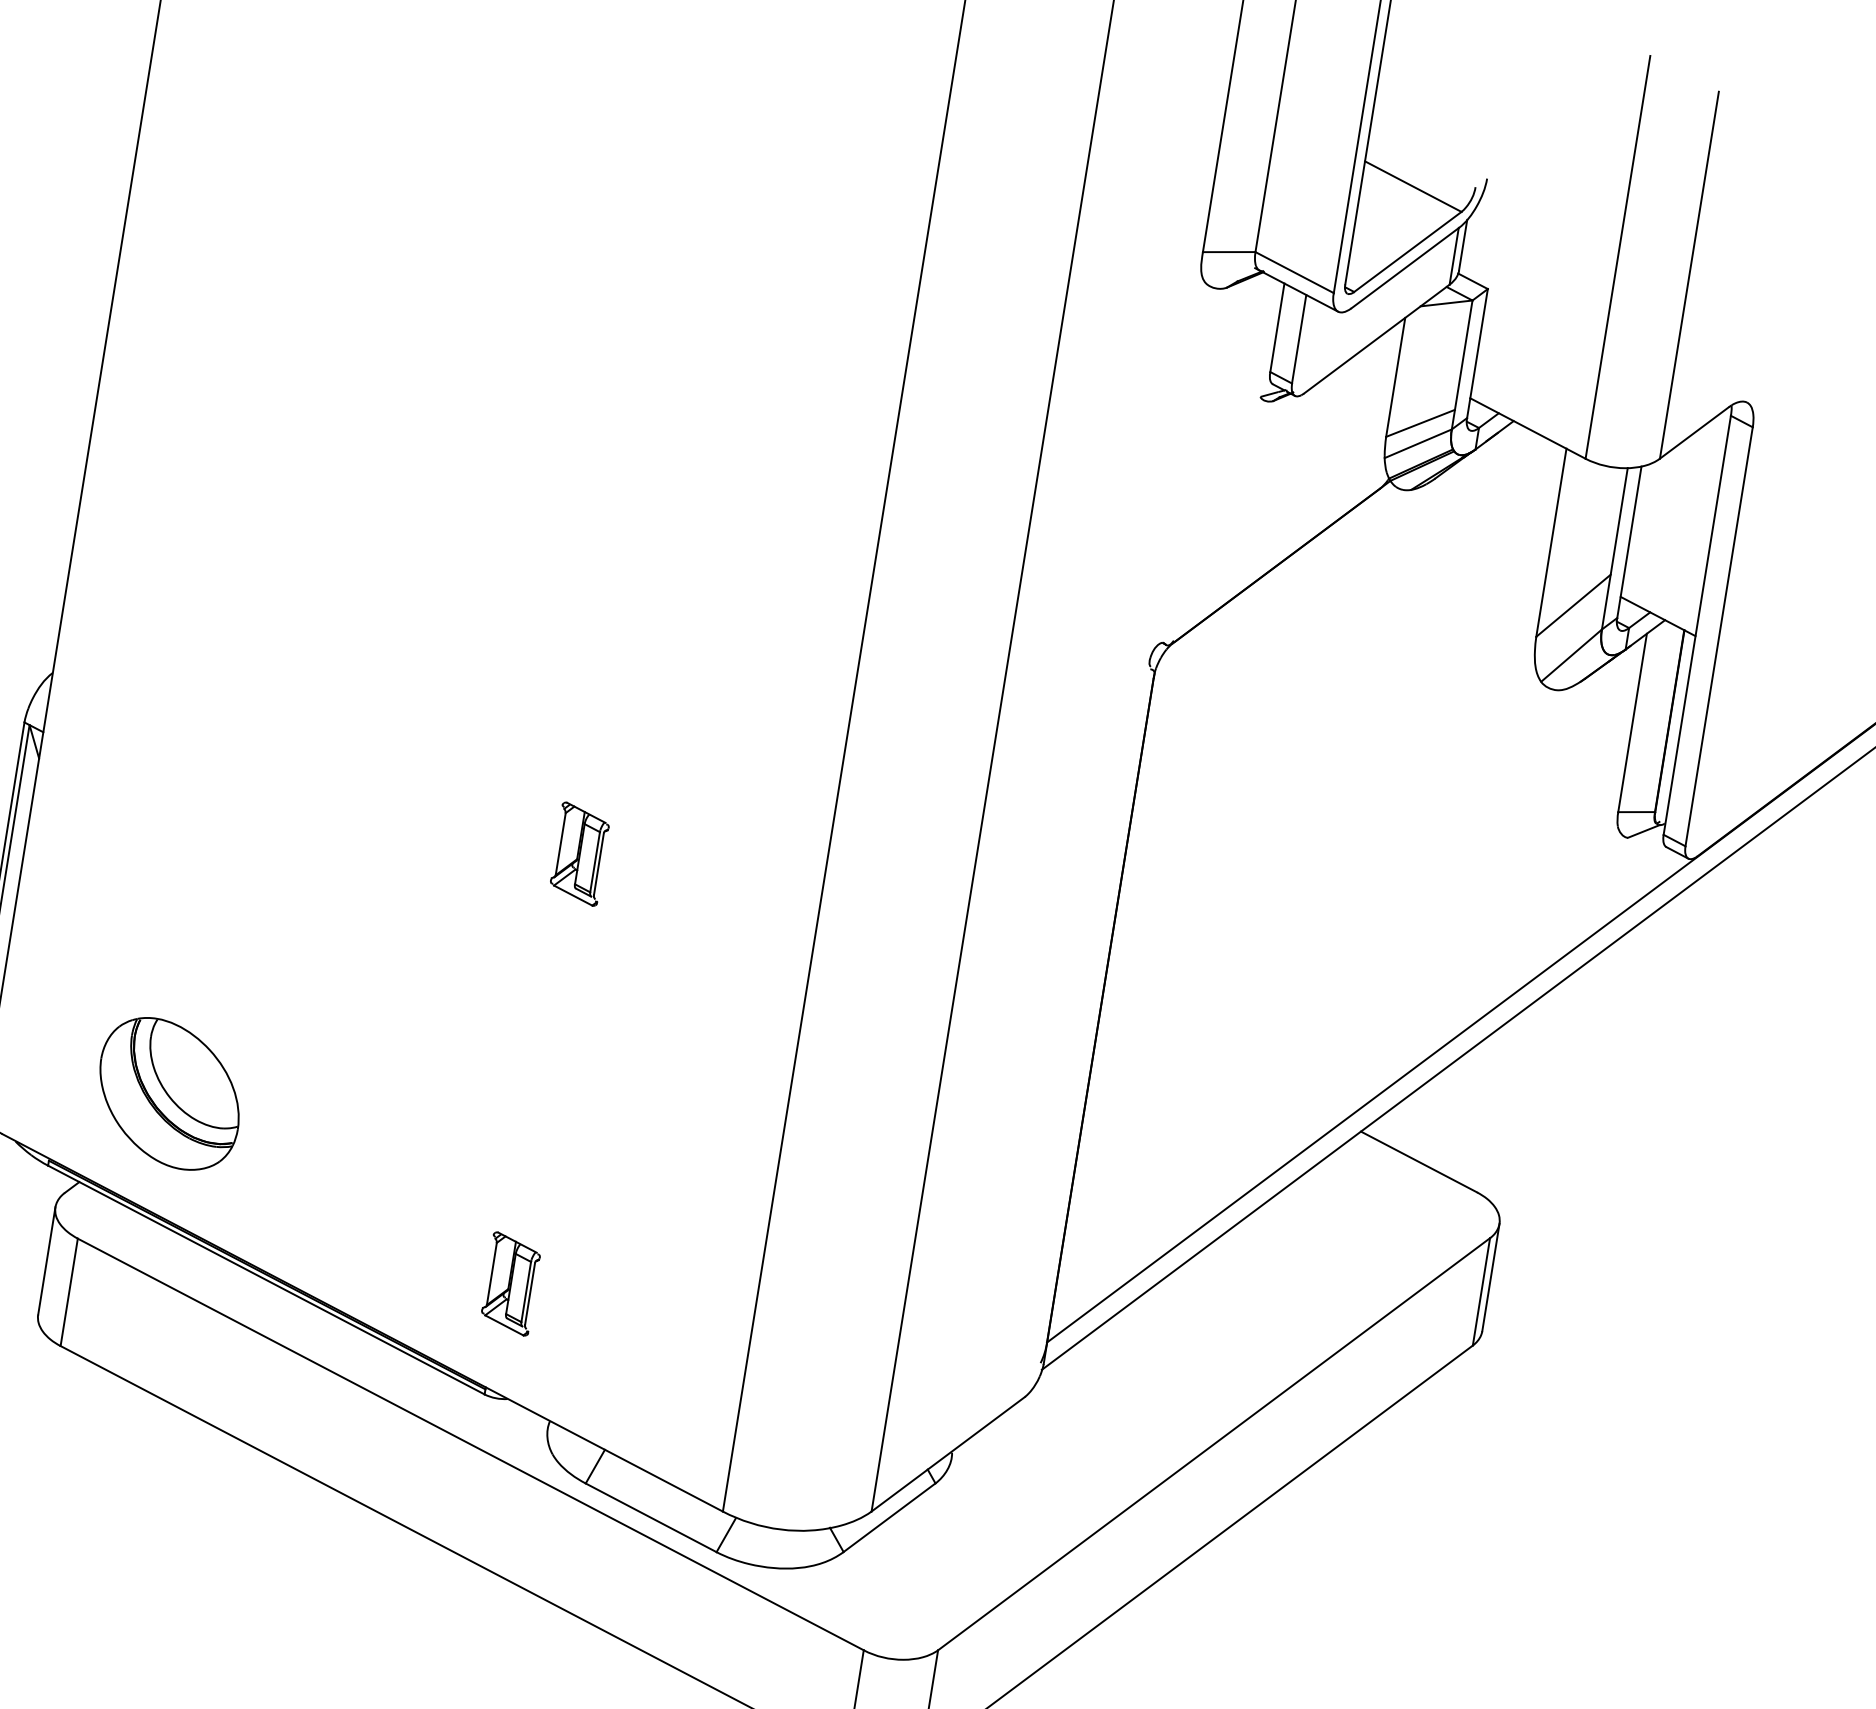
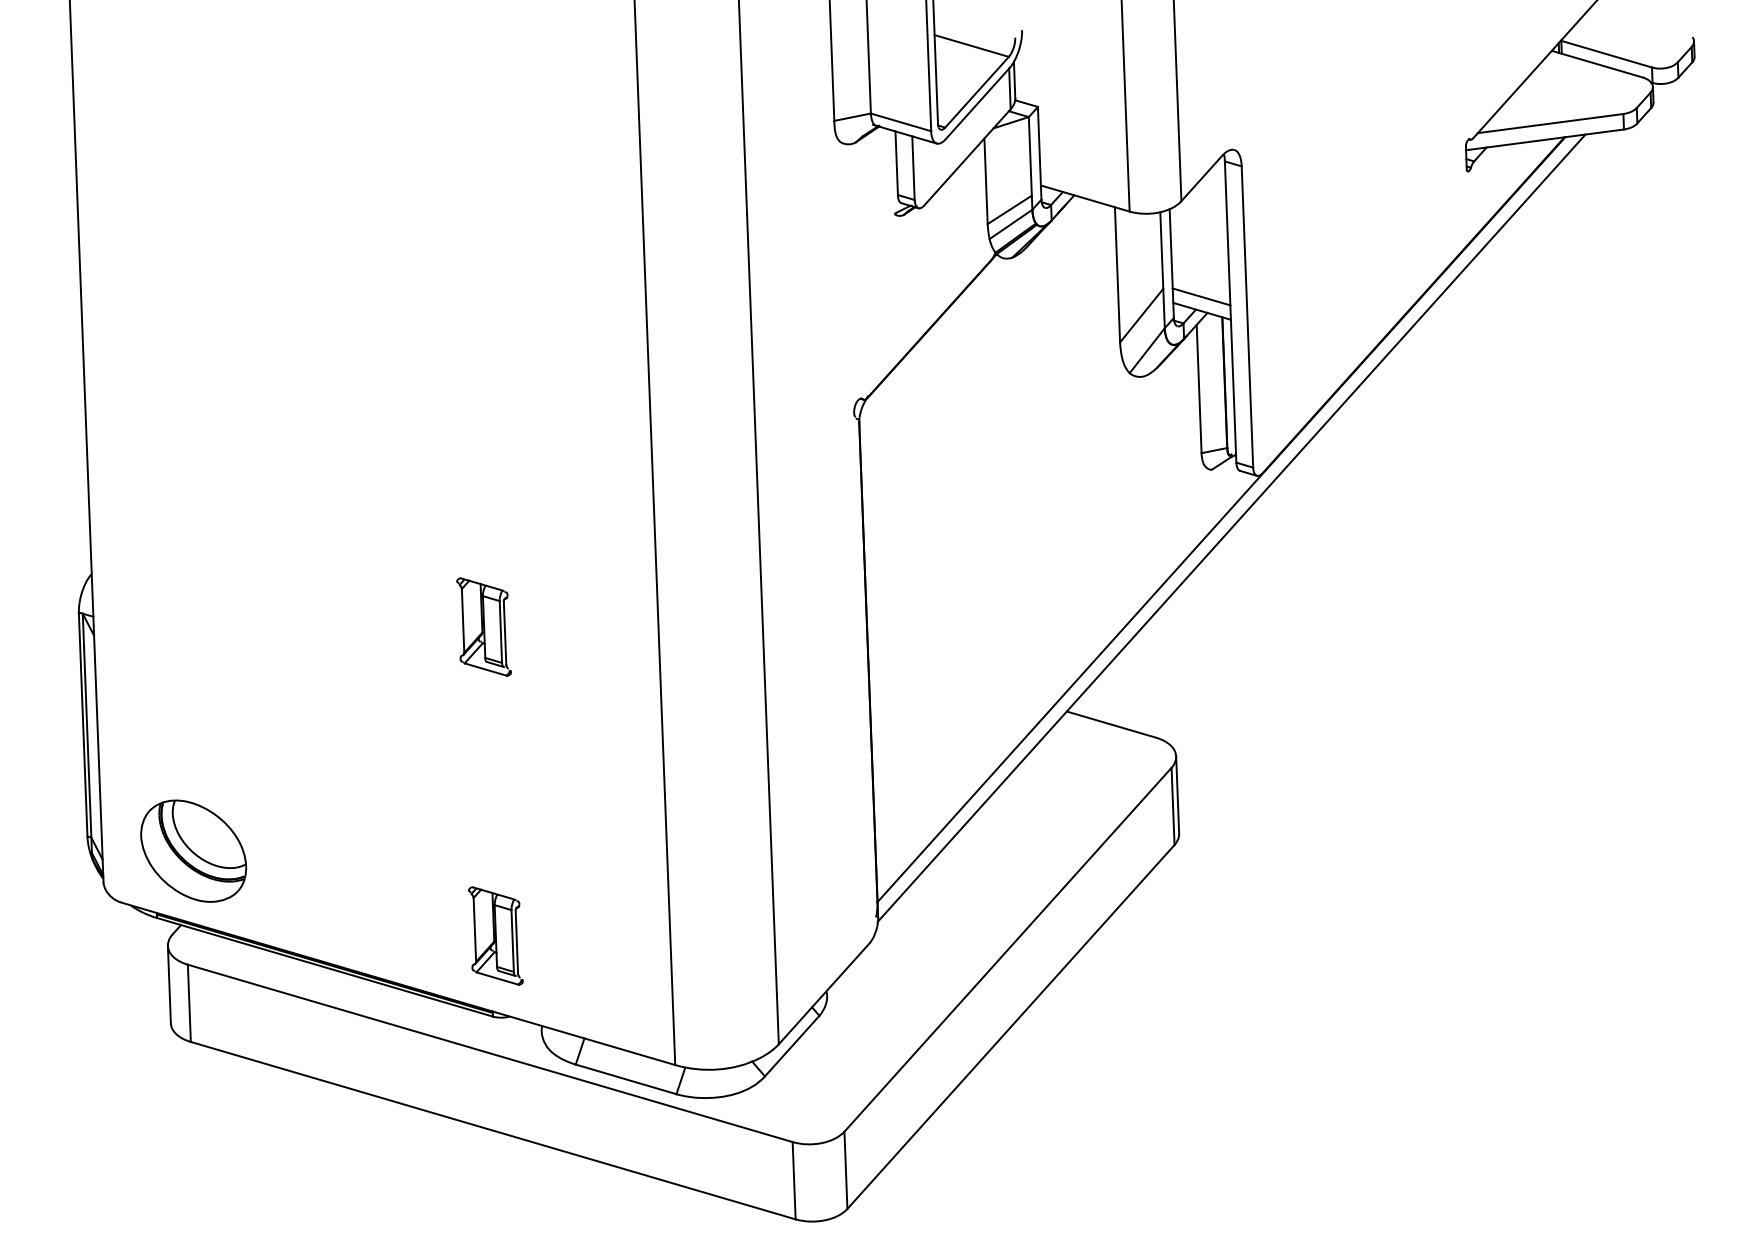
line: (1661, 595) -> (1201, 296), added
part: (579, 853) -> (483, 626), size x1.43
part: (169, 1093) -> (193, 850), moved
part: (510, 1283) -> (495, 935), size x1.43

